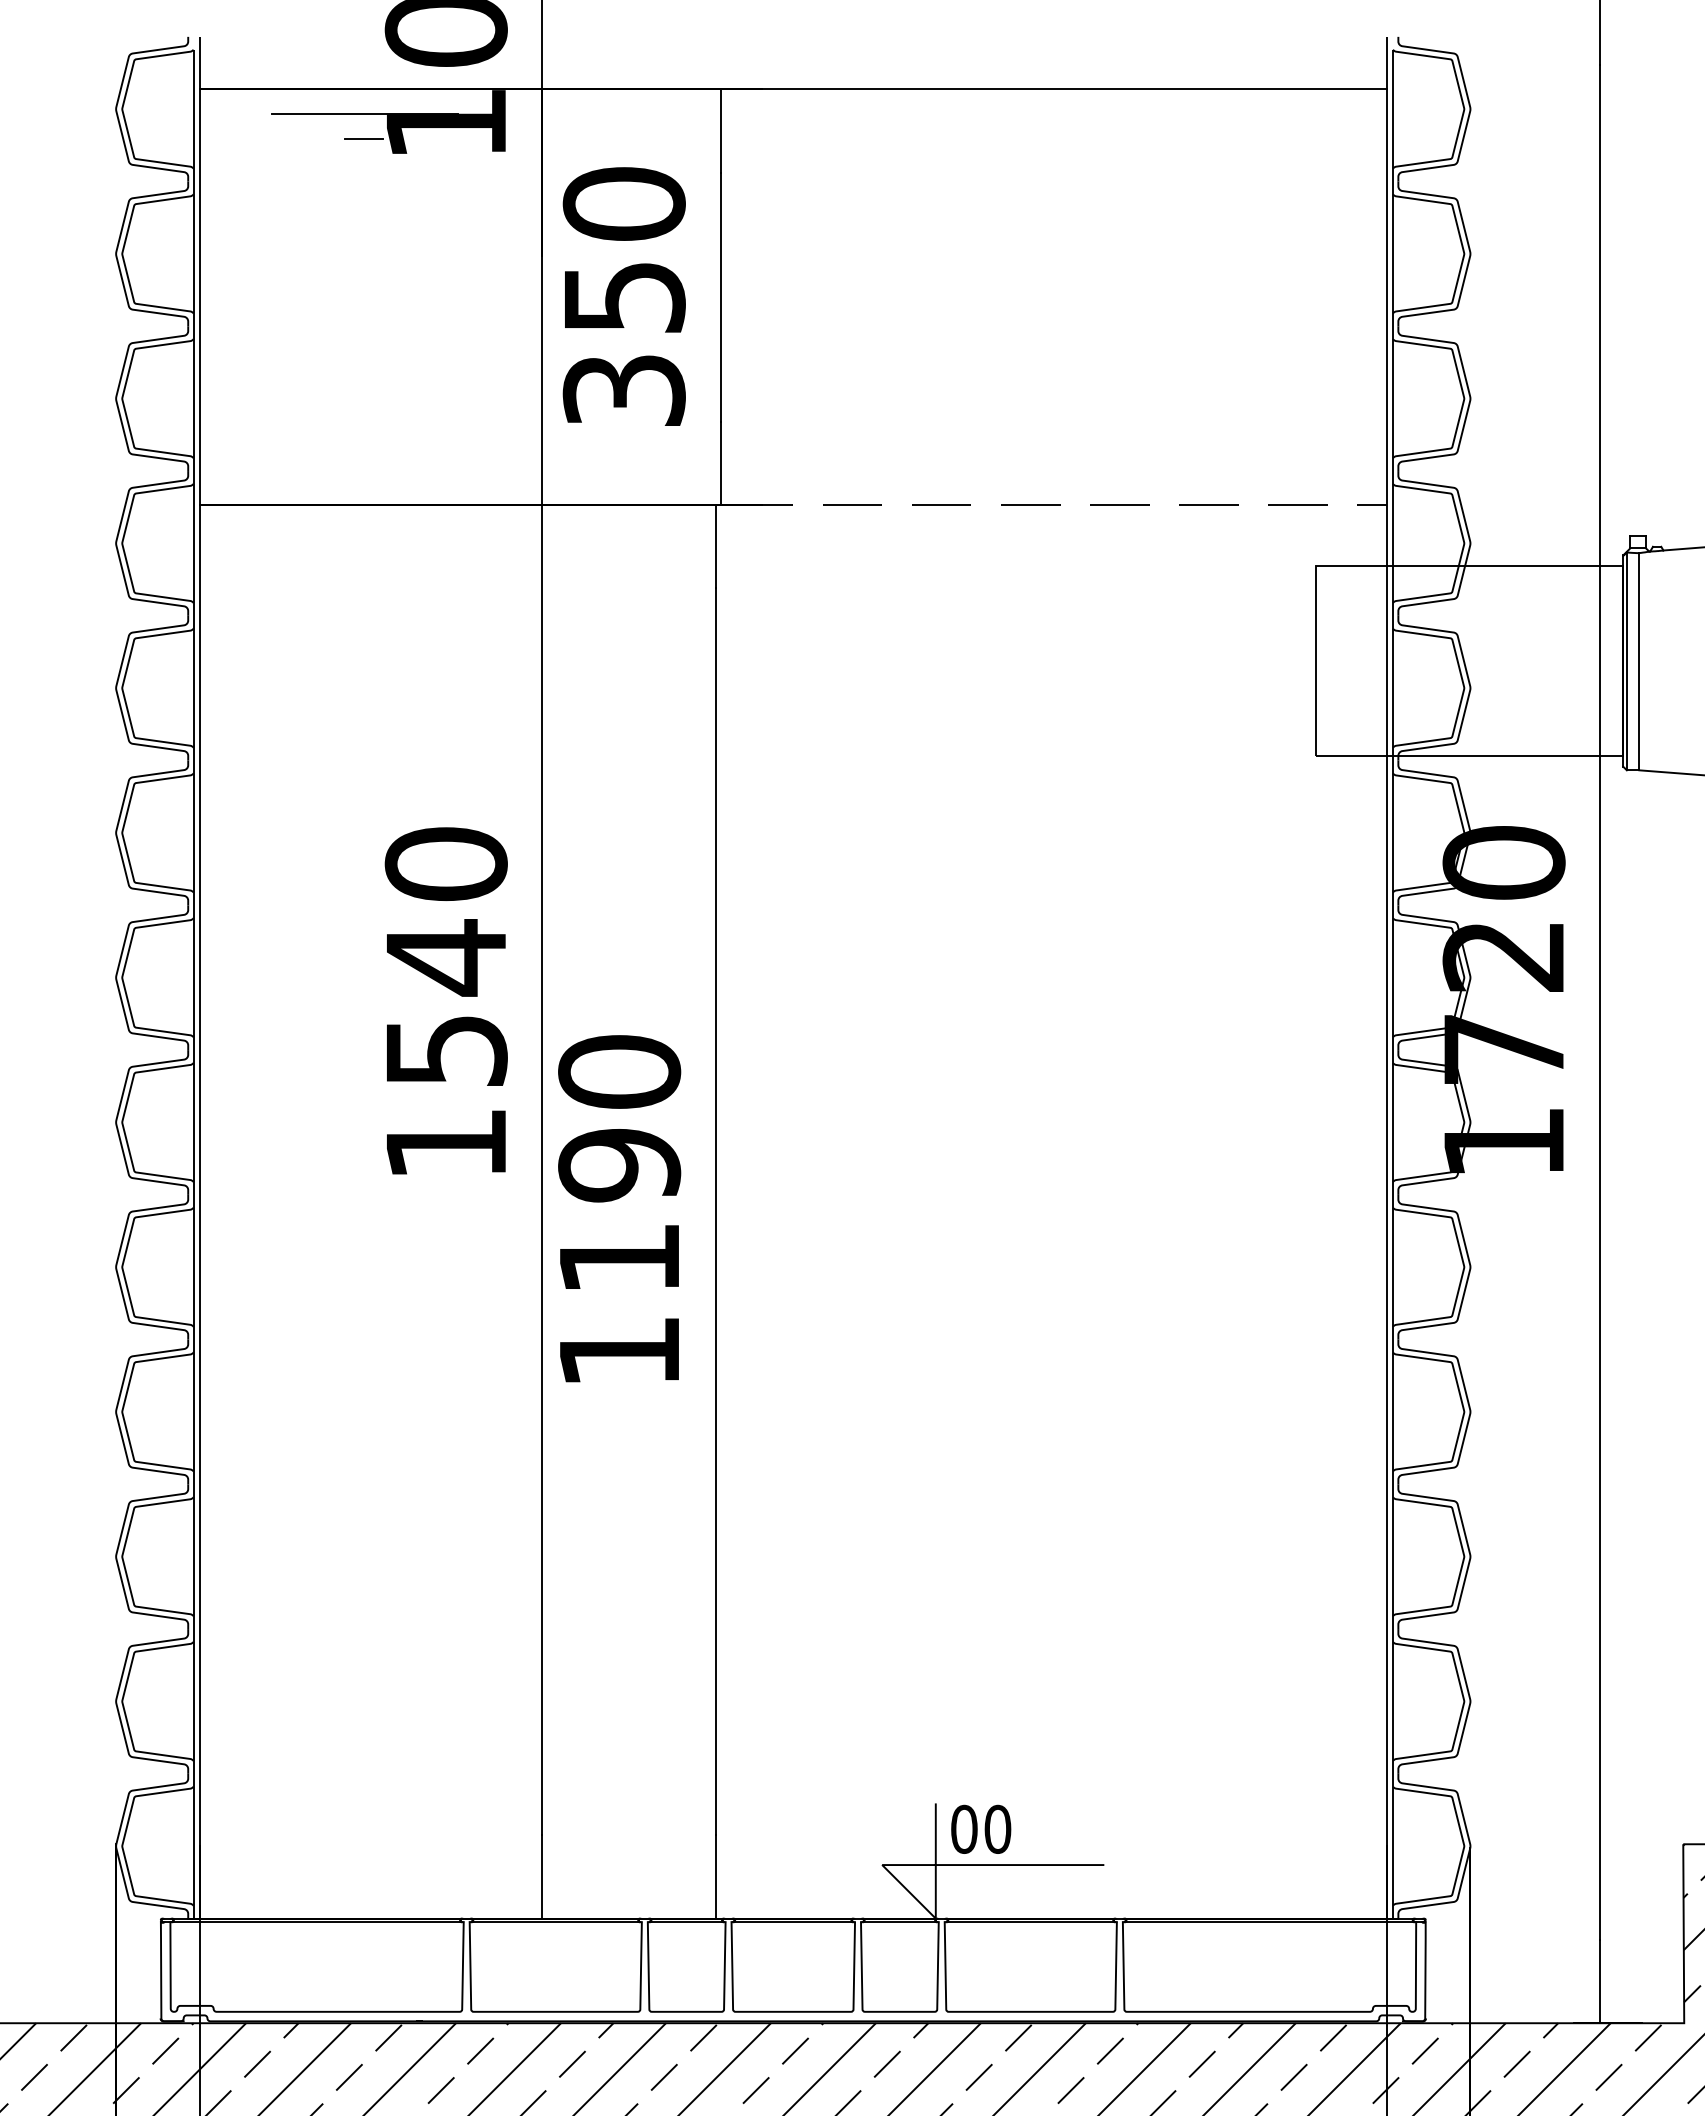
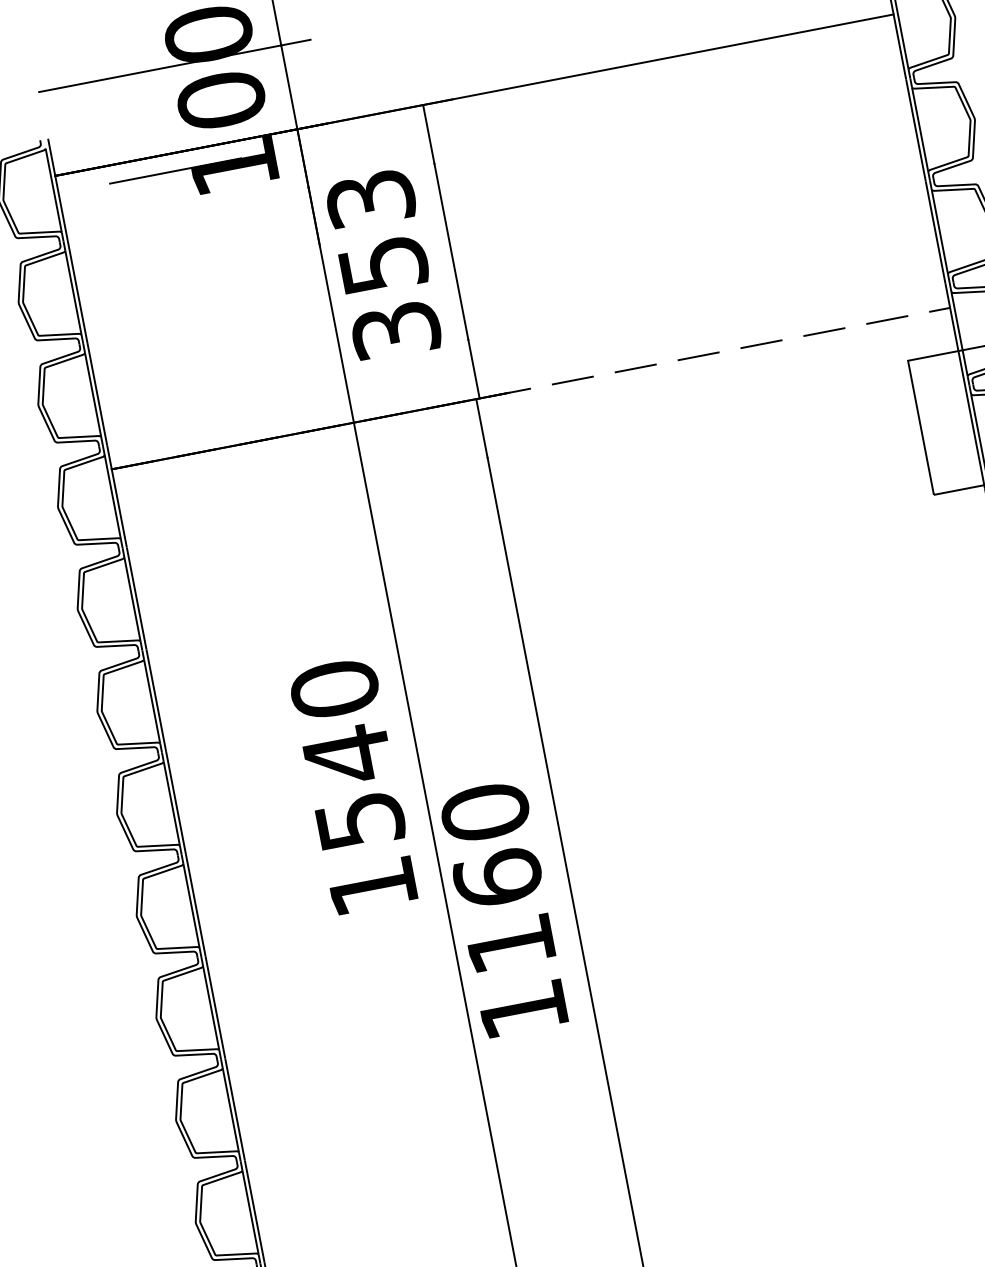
line: (363, 139) -> (177, 188), removed
text: (623, 203) -> (370, 198), 350 -> 353
text: (619, 1164) -> (497, 877), 1190 -> 1160

